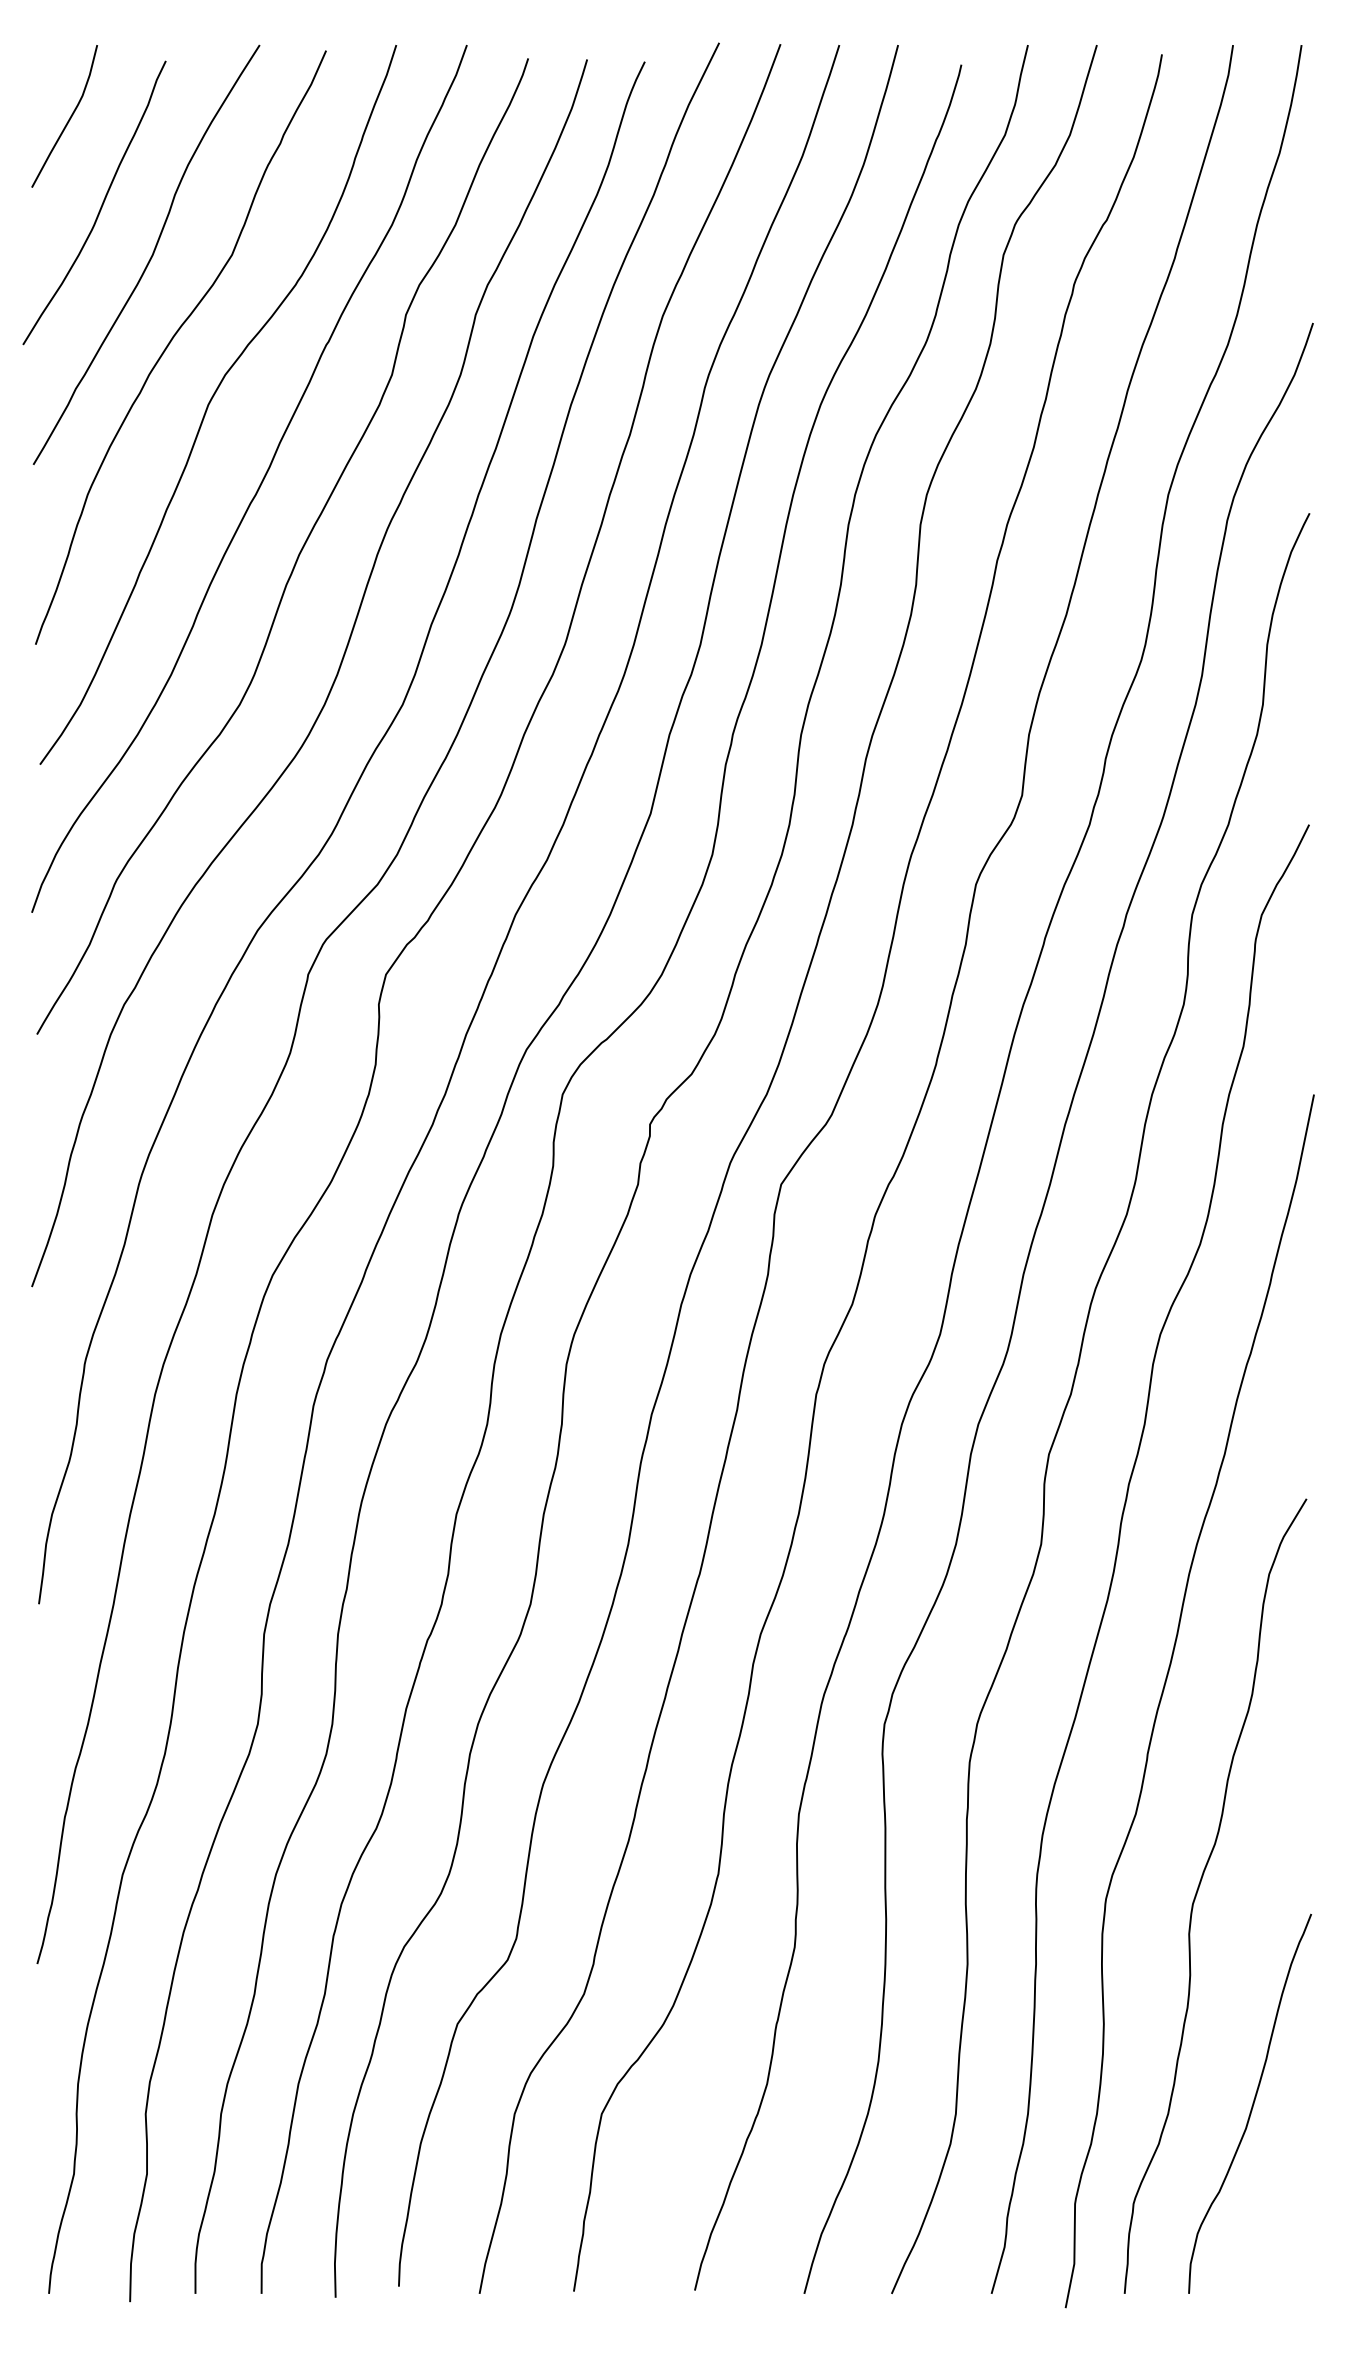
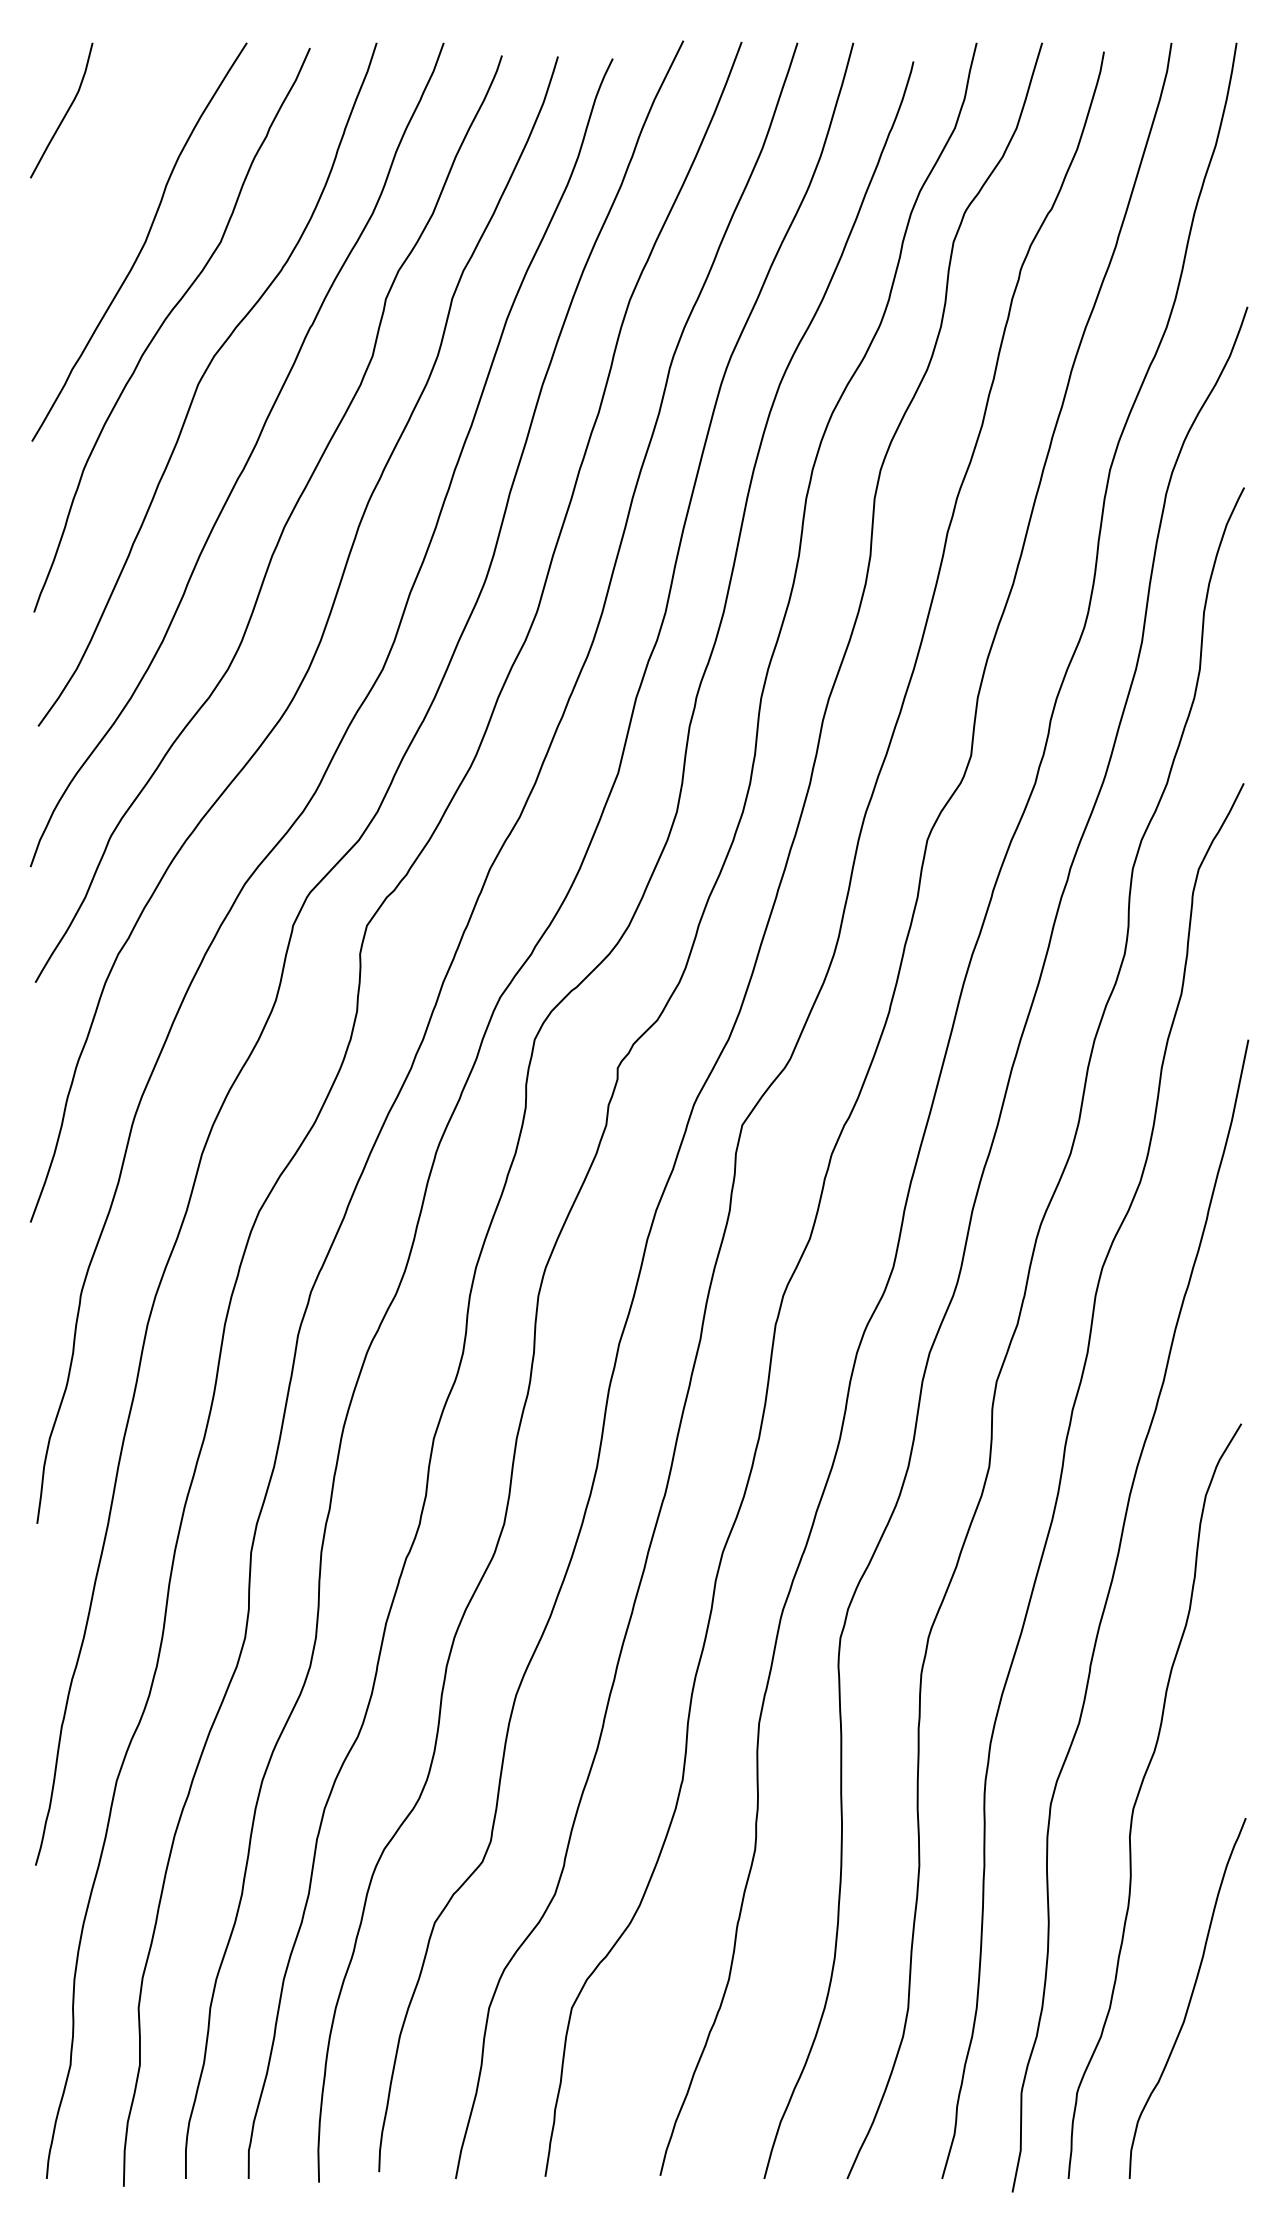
curve: (100, 206) -> (95, 196), removed

